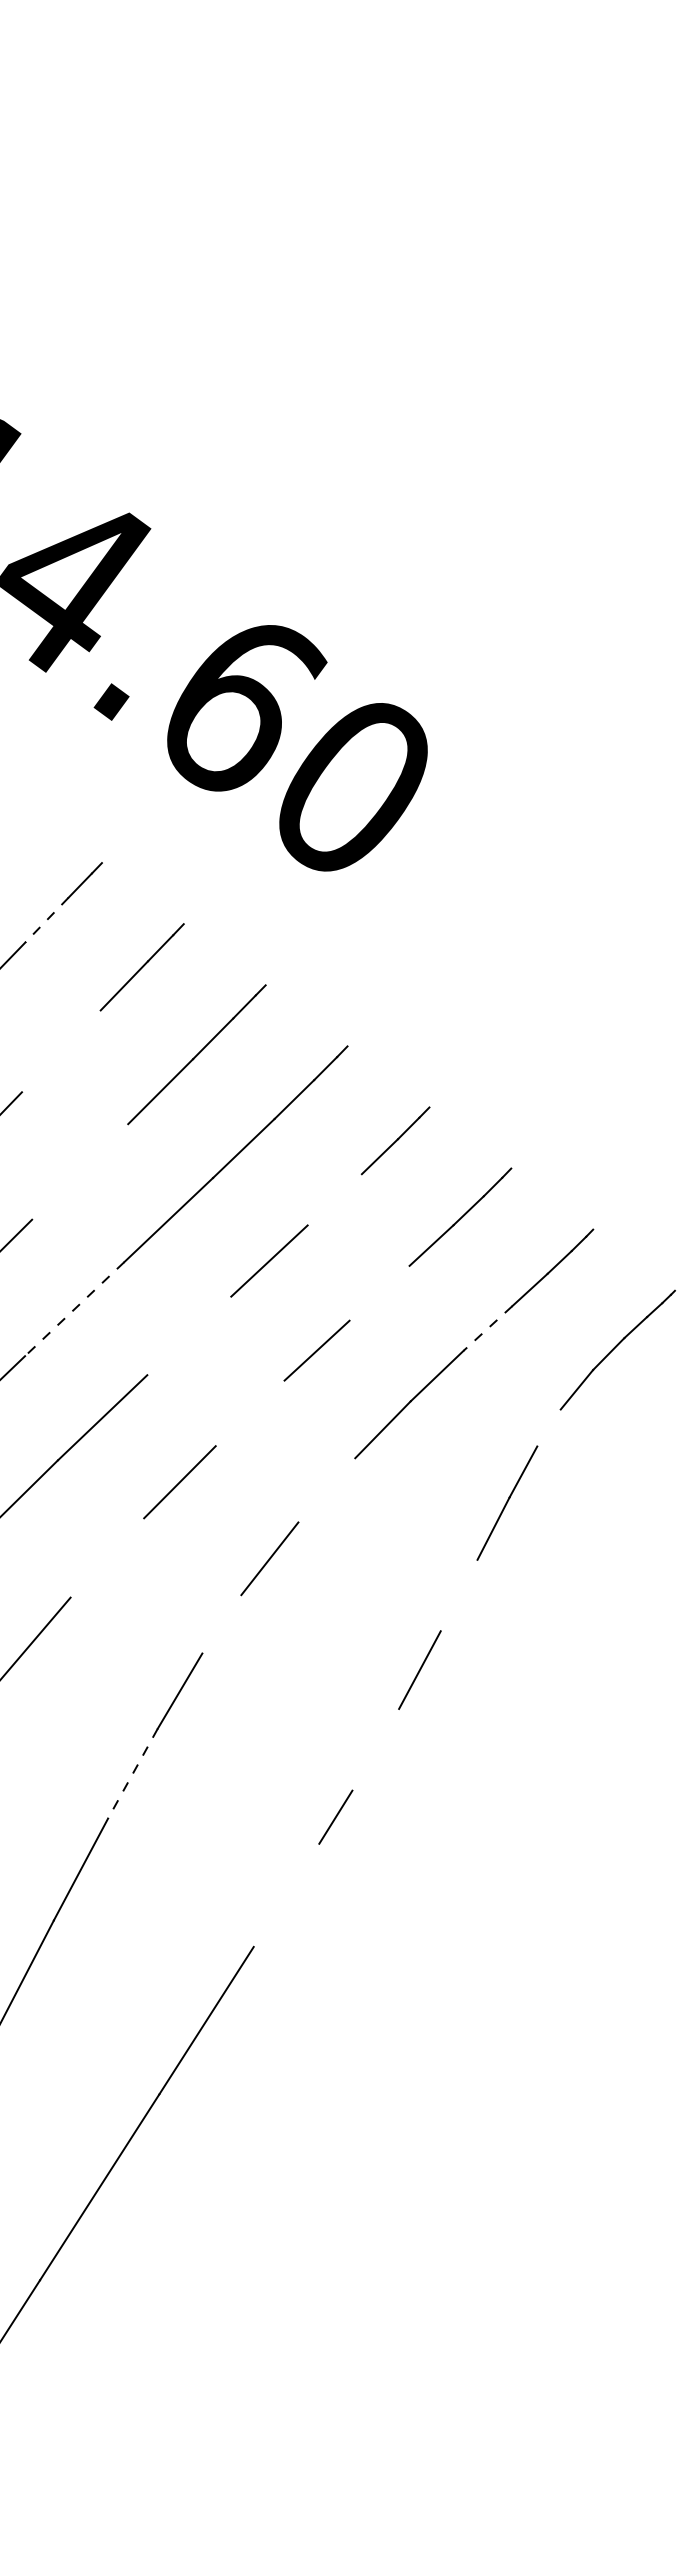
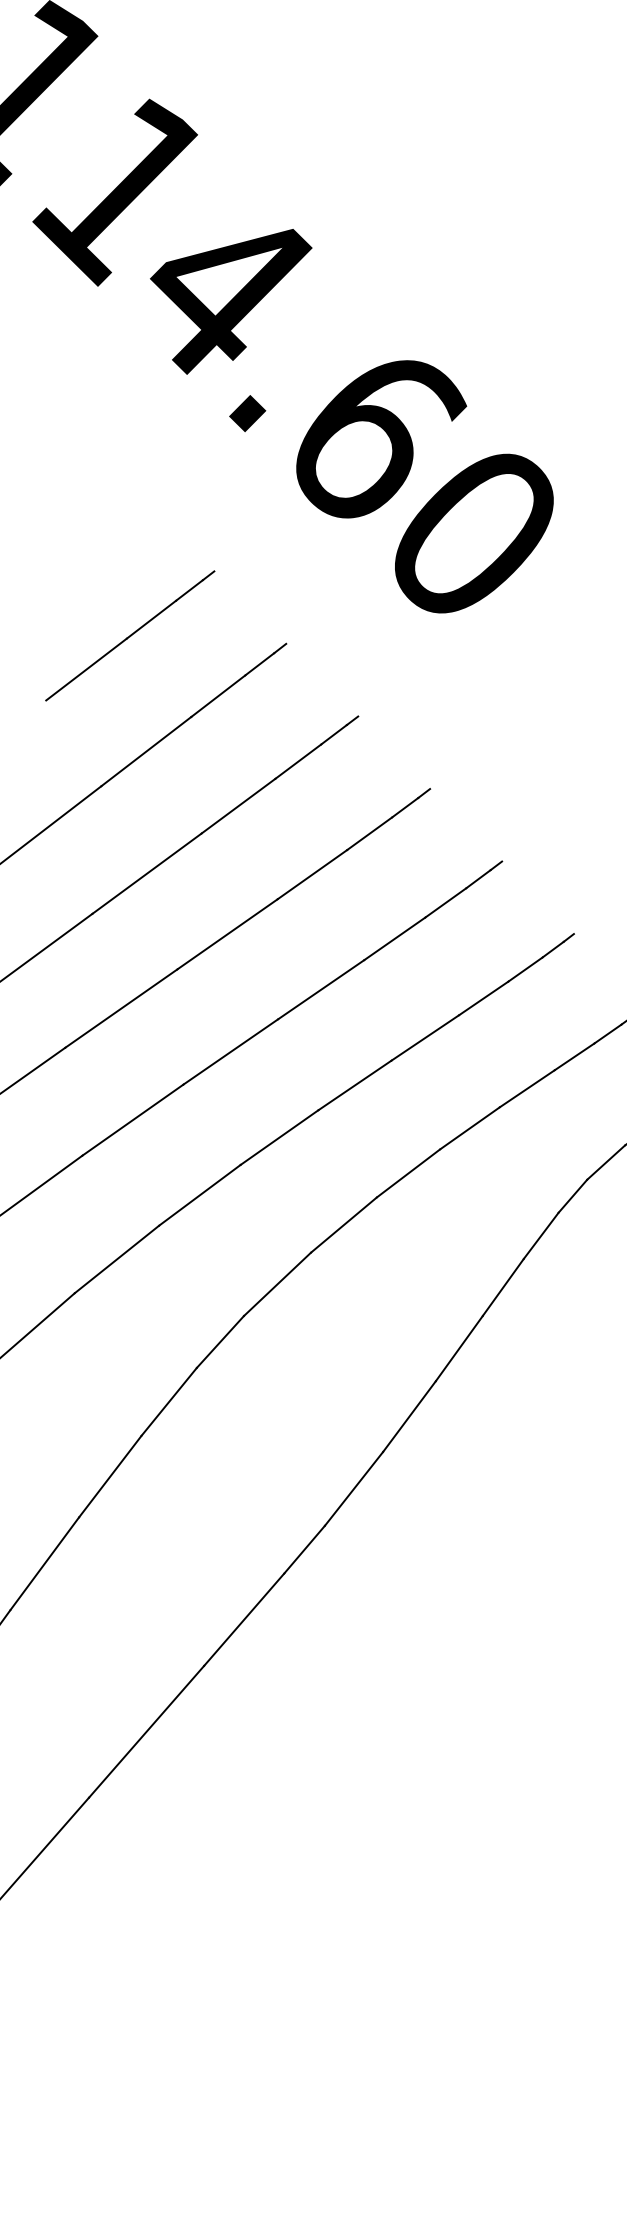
line: (46, 920) -> (150, 620), dashed -> solid
line: (60, 1051) -> (145, 751), added
line: (80, 1171) -> (147, 873), added
line: (334, 1199) -> (394, 938), added
line: (379, 1292) -> (425, 1037), added
line: (74, 1309) -> (121, 1008), dashed -> solid
line: (487, 1328) -> (526, 1088), dashed -> solid
line: (189, 1335) -> (231, 1051), added
line: (249, 1413) -> (278, 1137), added
line: (548, 1427) -> (572, 1195), added
line: (326, 1490) -> (343, 1225), added
line: (107, 1557) -> (117, 1259), added
line: (458, 1595) -> (458, 1348), added
line: (221, 1624) -> (219, 1342), added
line: (375, 1749) -> (353, 1488), added
line: (132, 1774) -> (109, 1477), dashed -> solid
line: (286, 1894) -> (244, 1618), added

